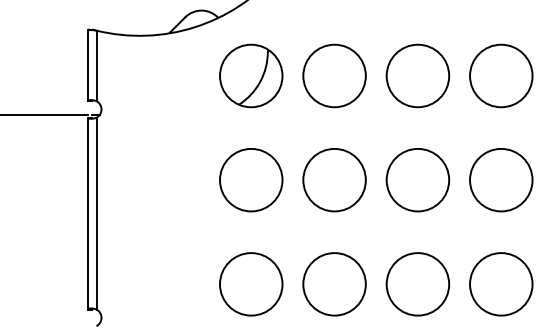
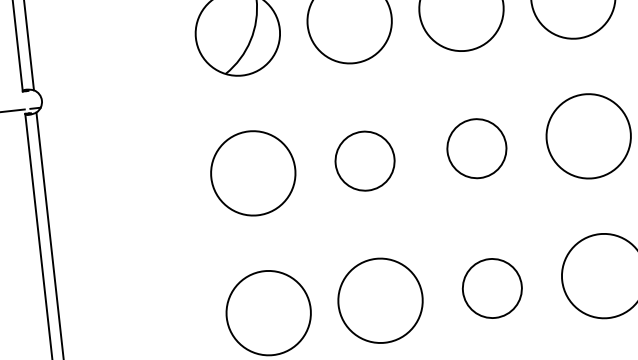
circle: (417, 179) -> (476, 147), size x0.7
circle: (334, 180) -> (365, 161), size x0.7
circle: (417, 284) -> (491, 288), size x0.7

